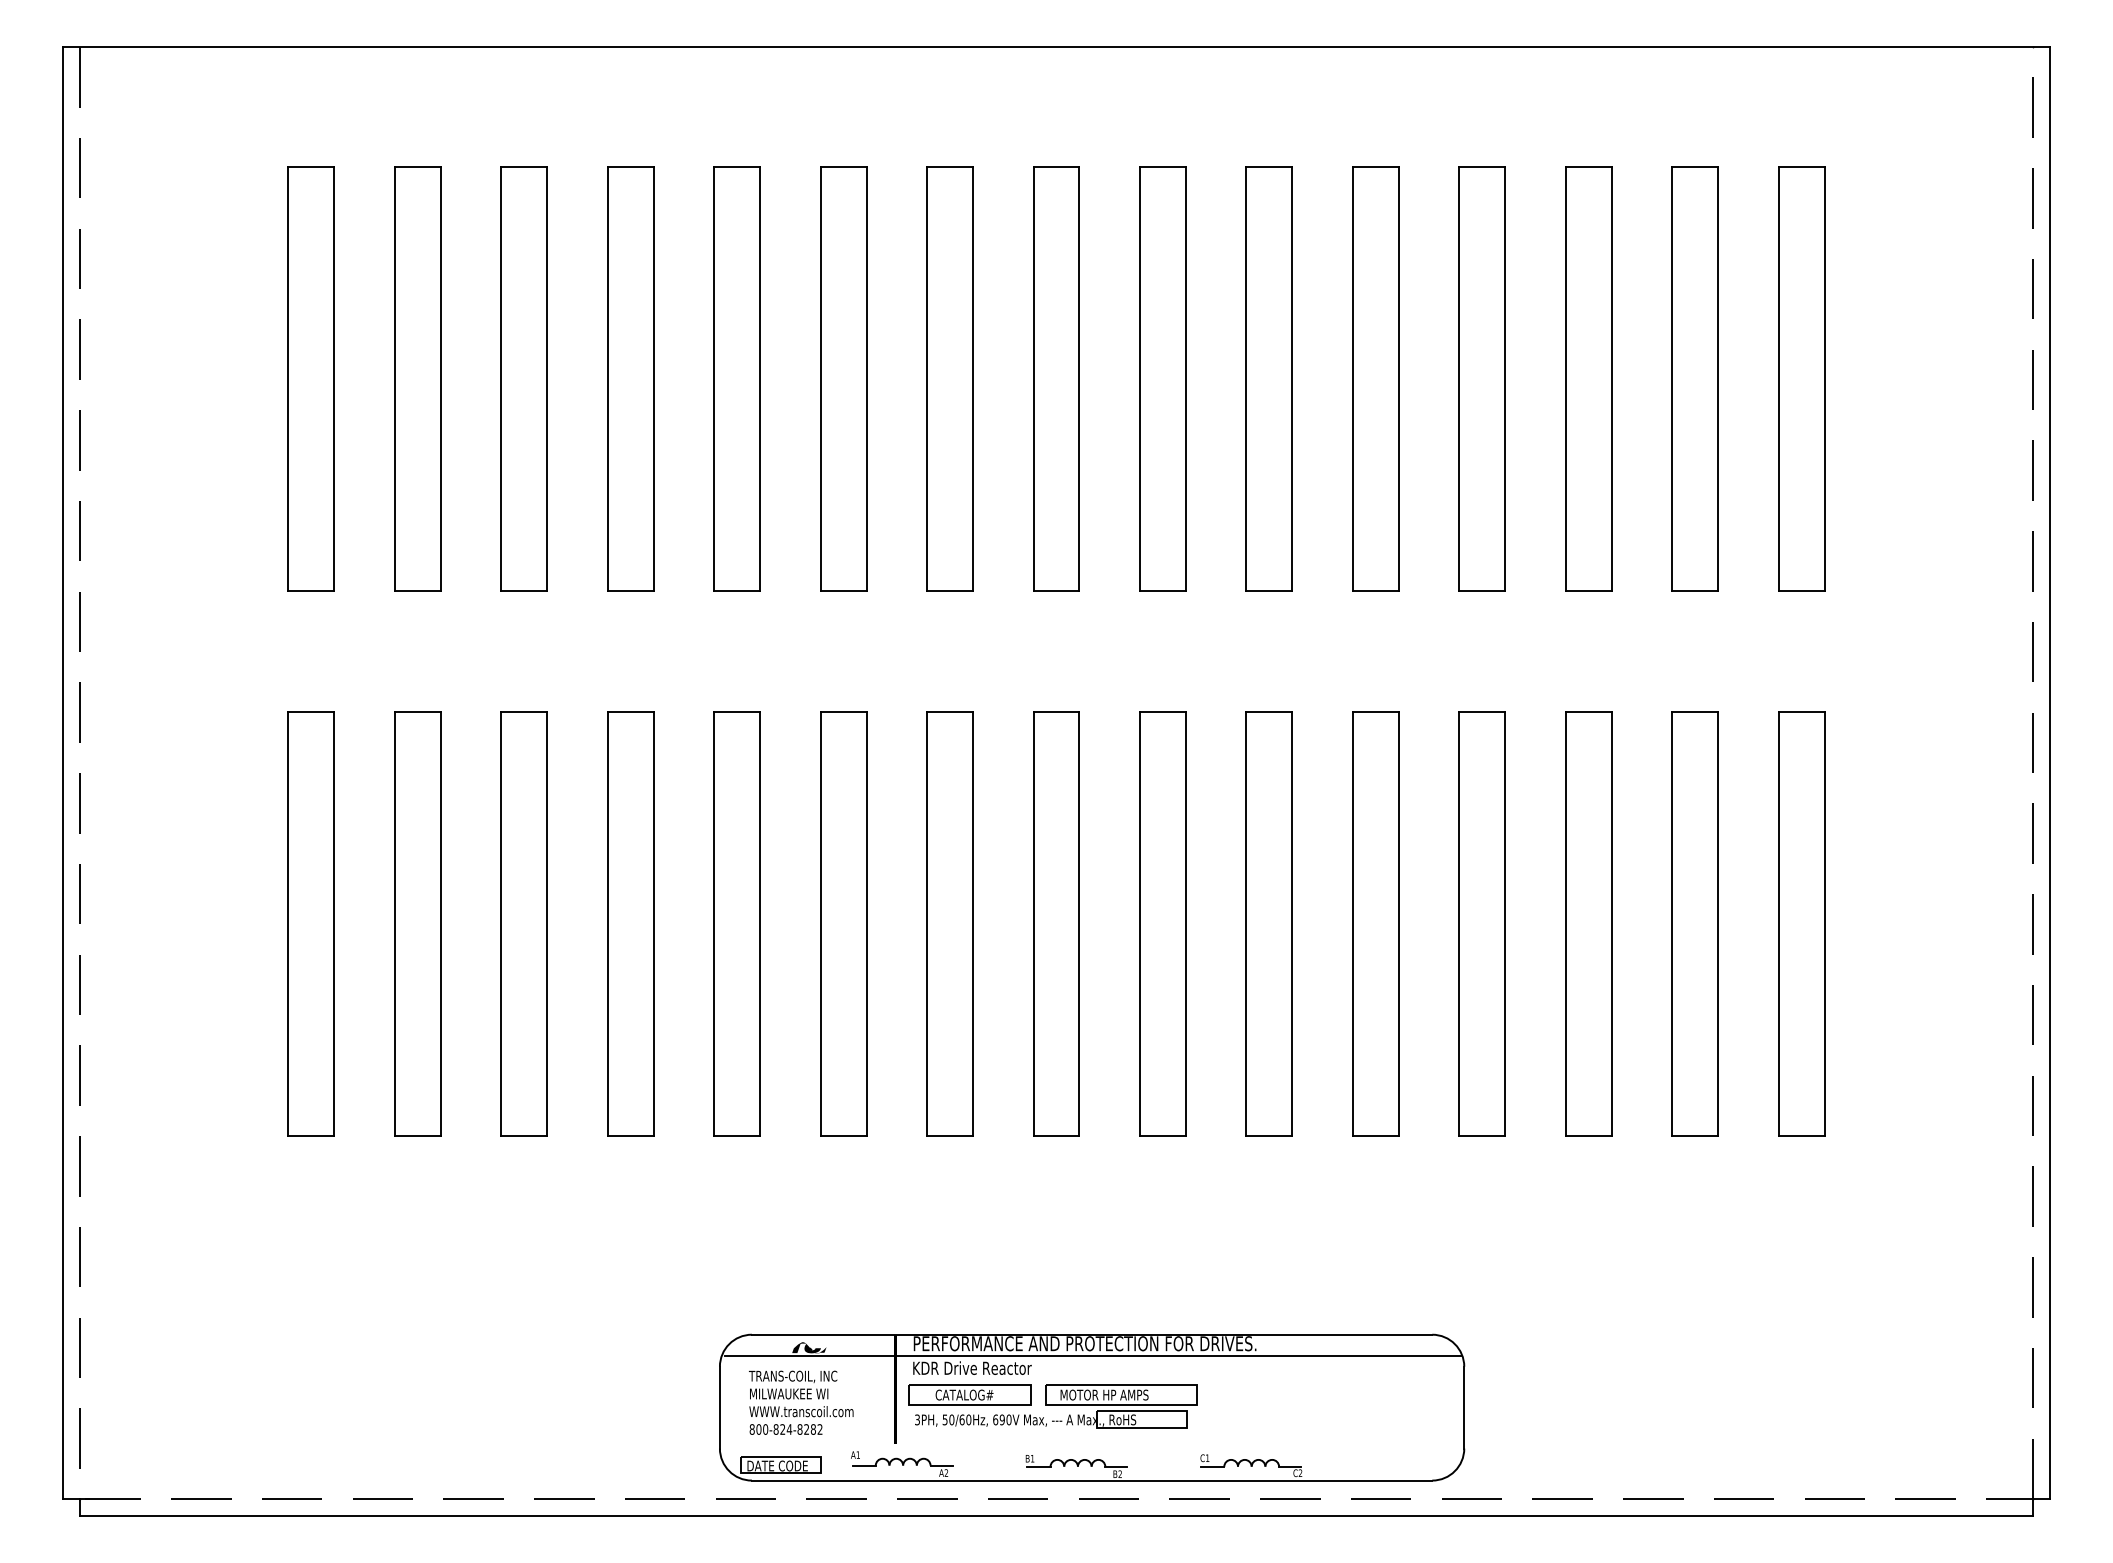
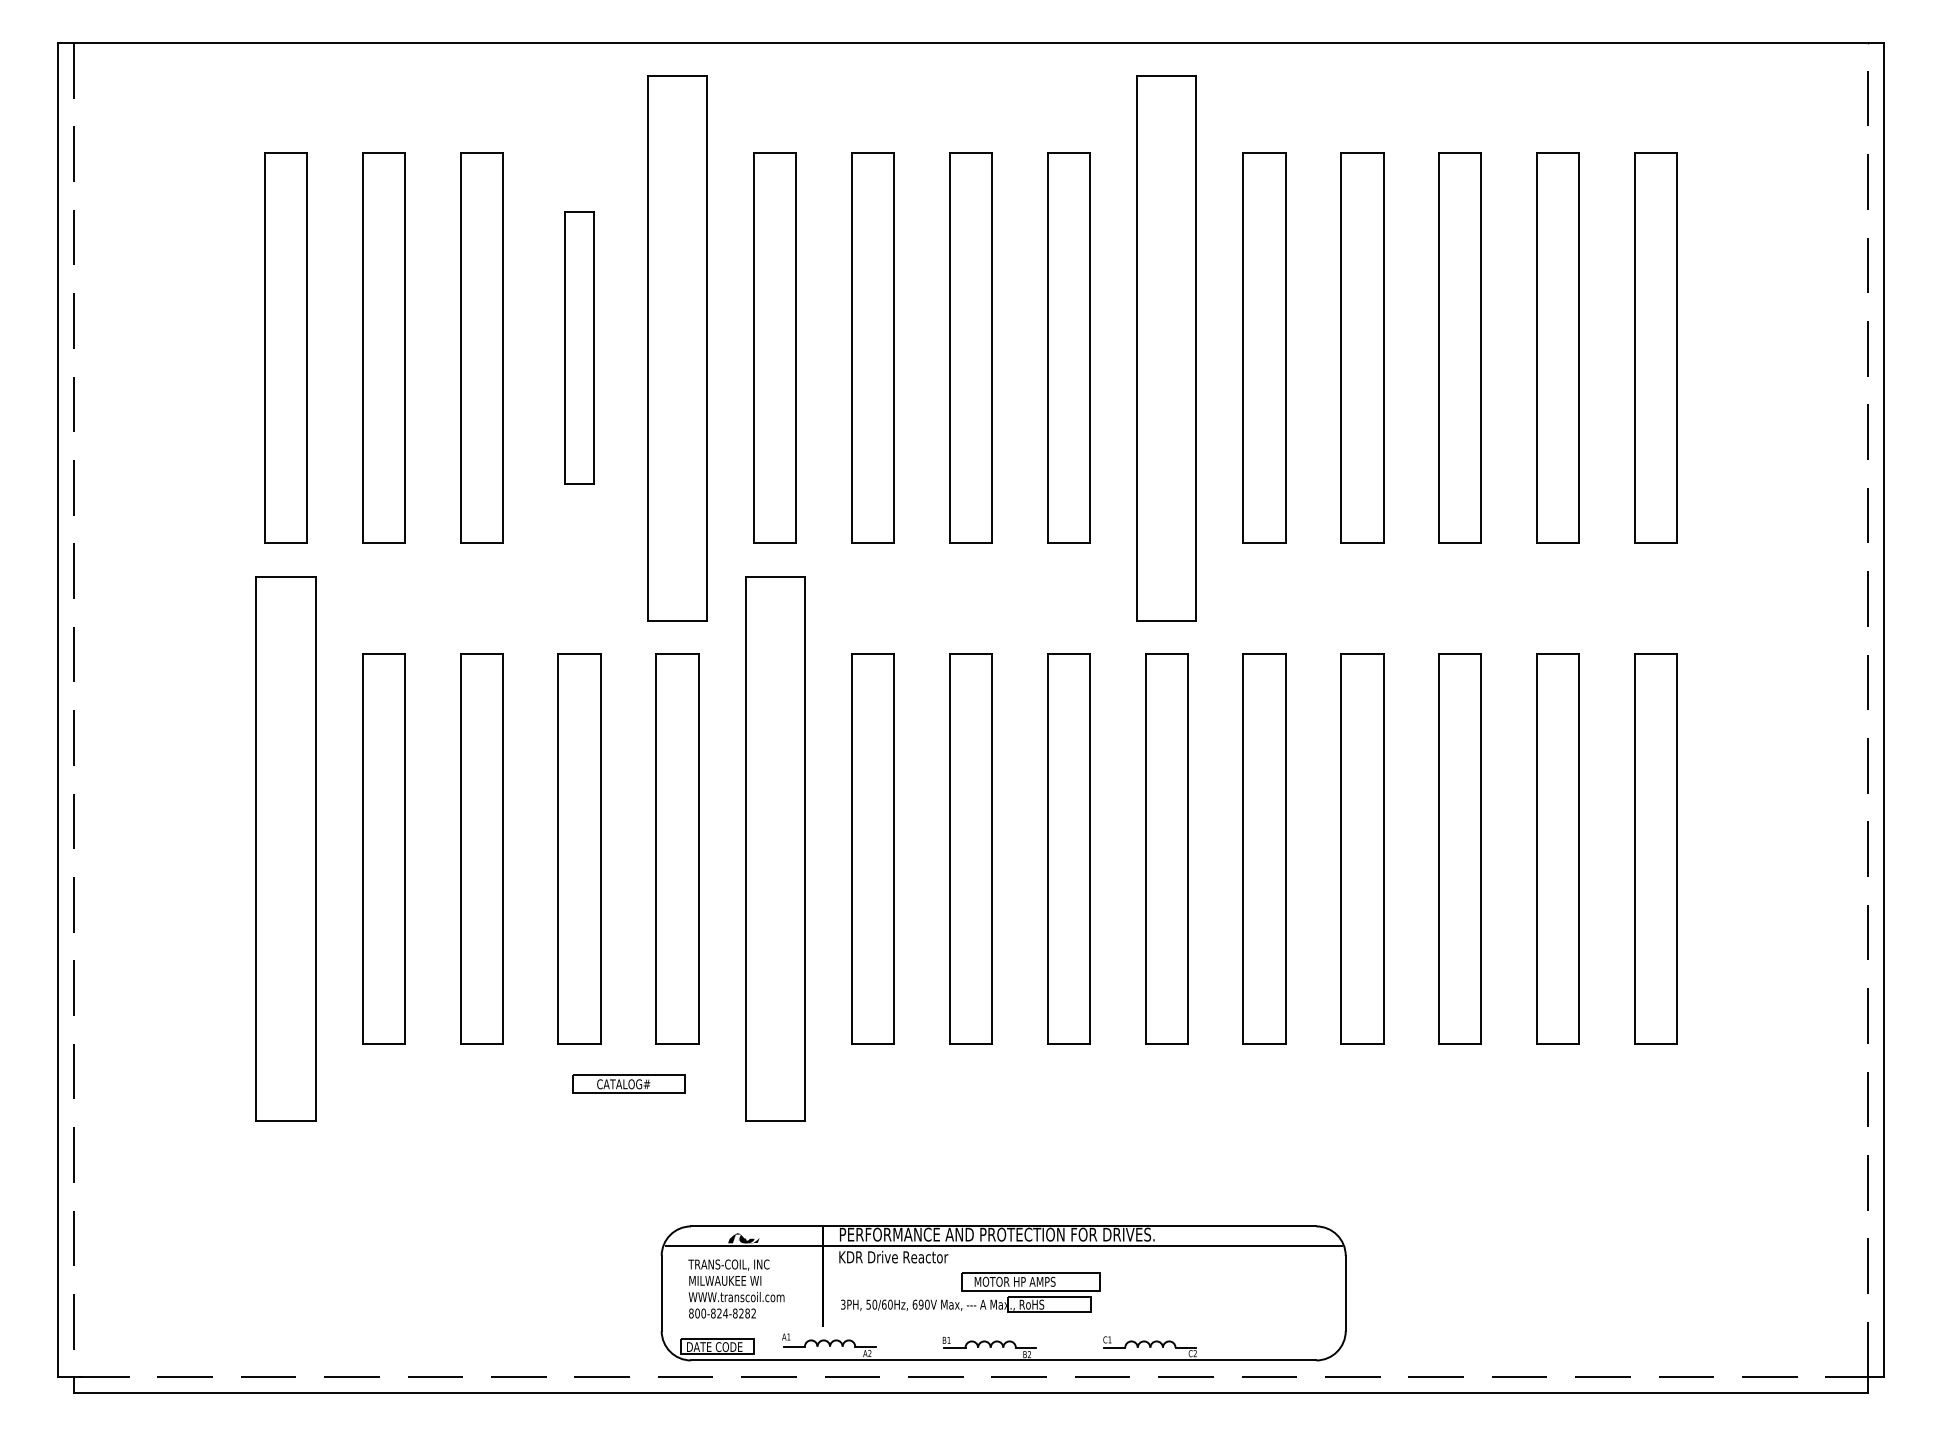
part: (630, 378) -> (579, 347), size x0.7
part: (736, 378) -> (676, 347), size x1.4
part: (1268, 378) -> (1165, 347), size x1.4
part: (310, 923) -> (285, 848), size x1.4
part: (843, 923) -> (775, 848), size x1.4
part: (969, 1394) -> (628, 1083), moved

